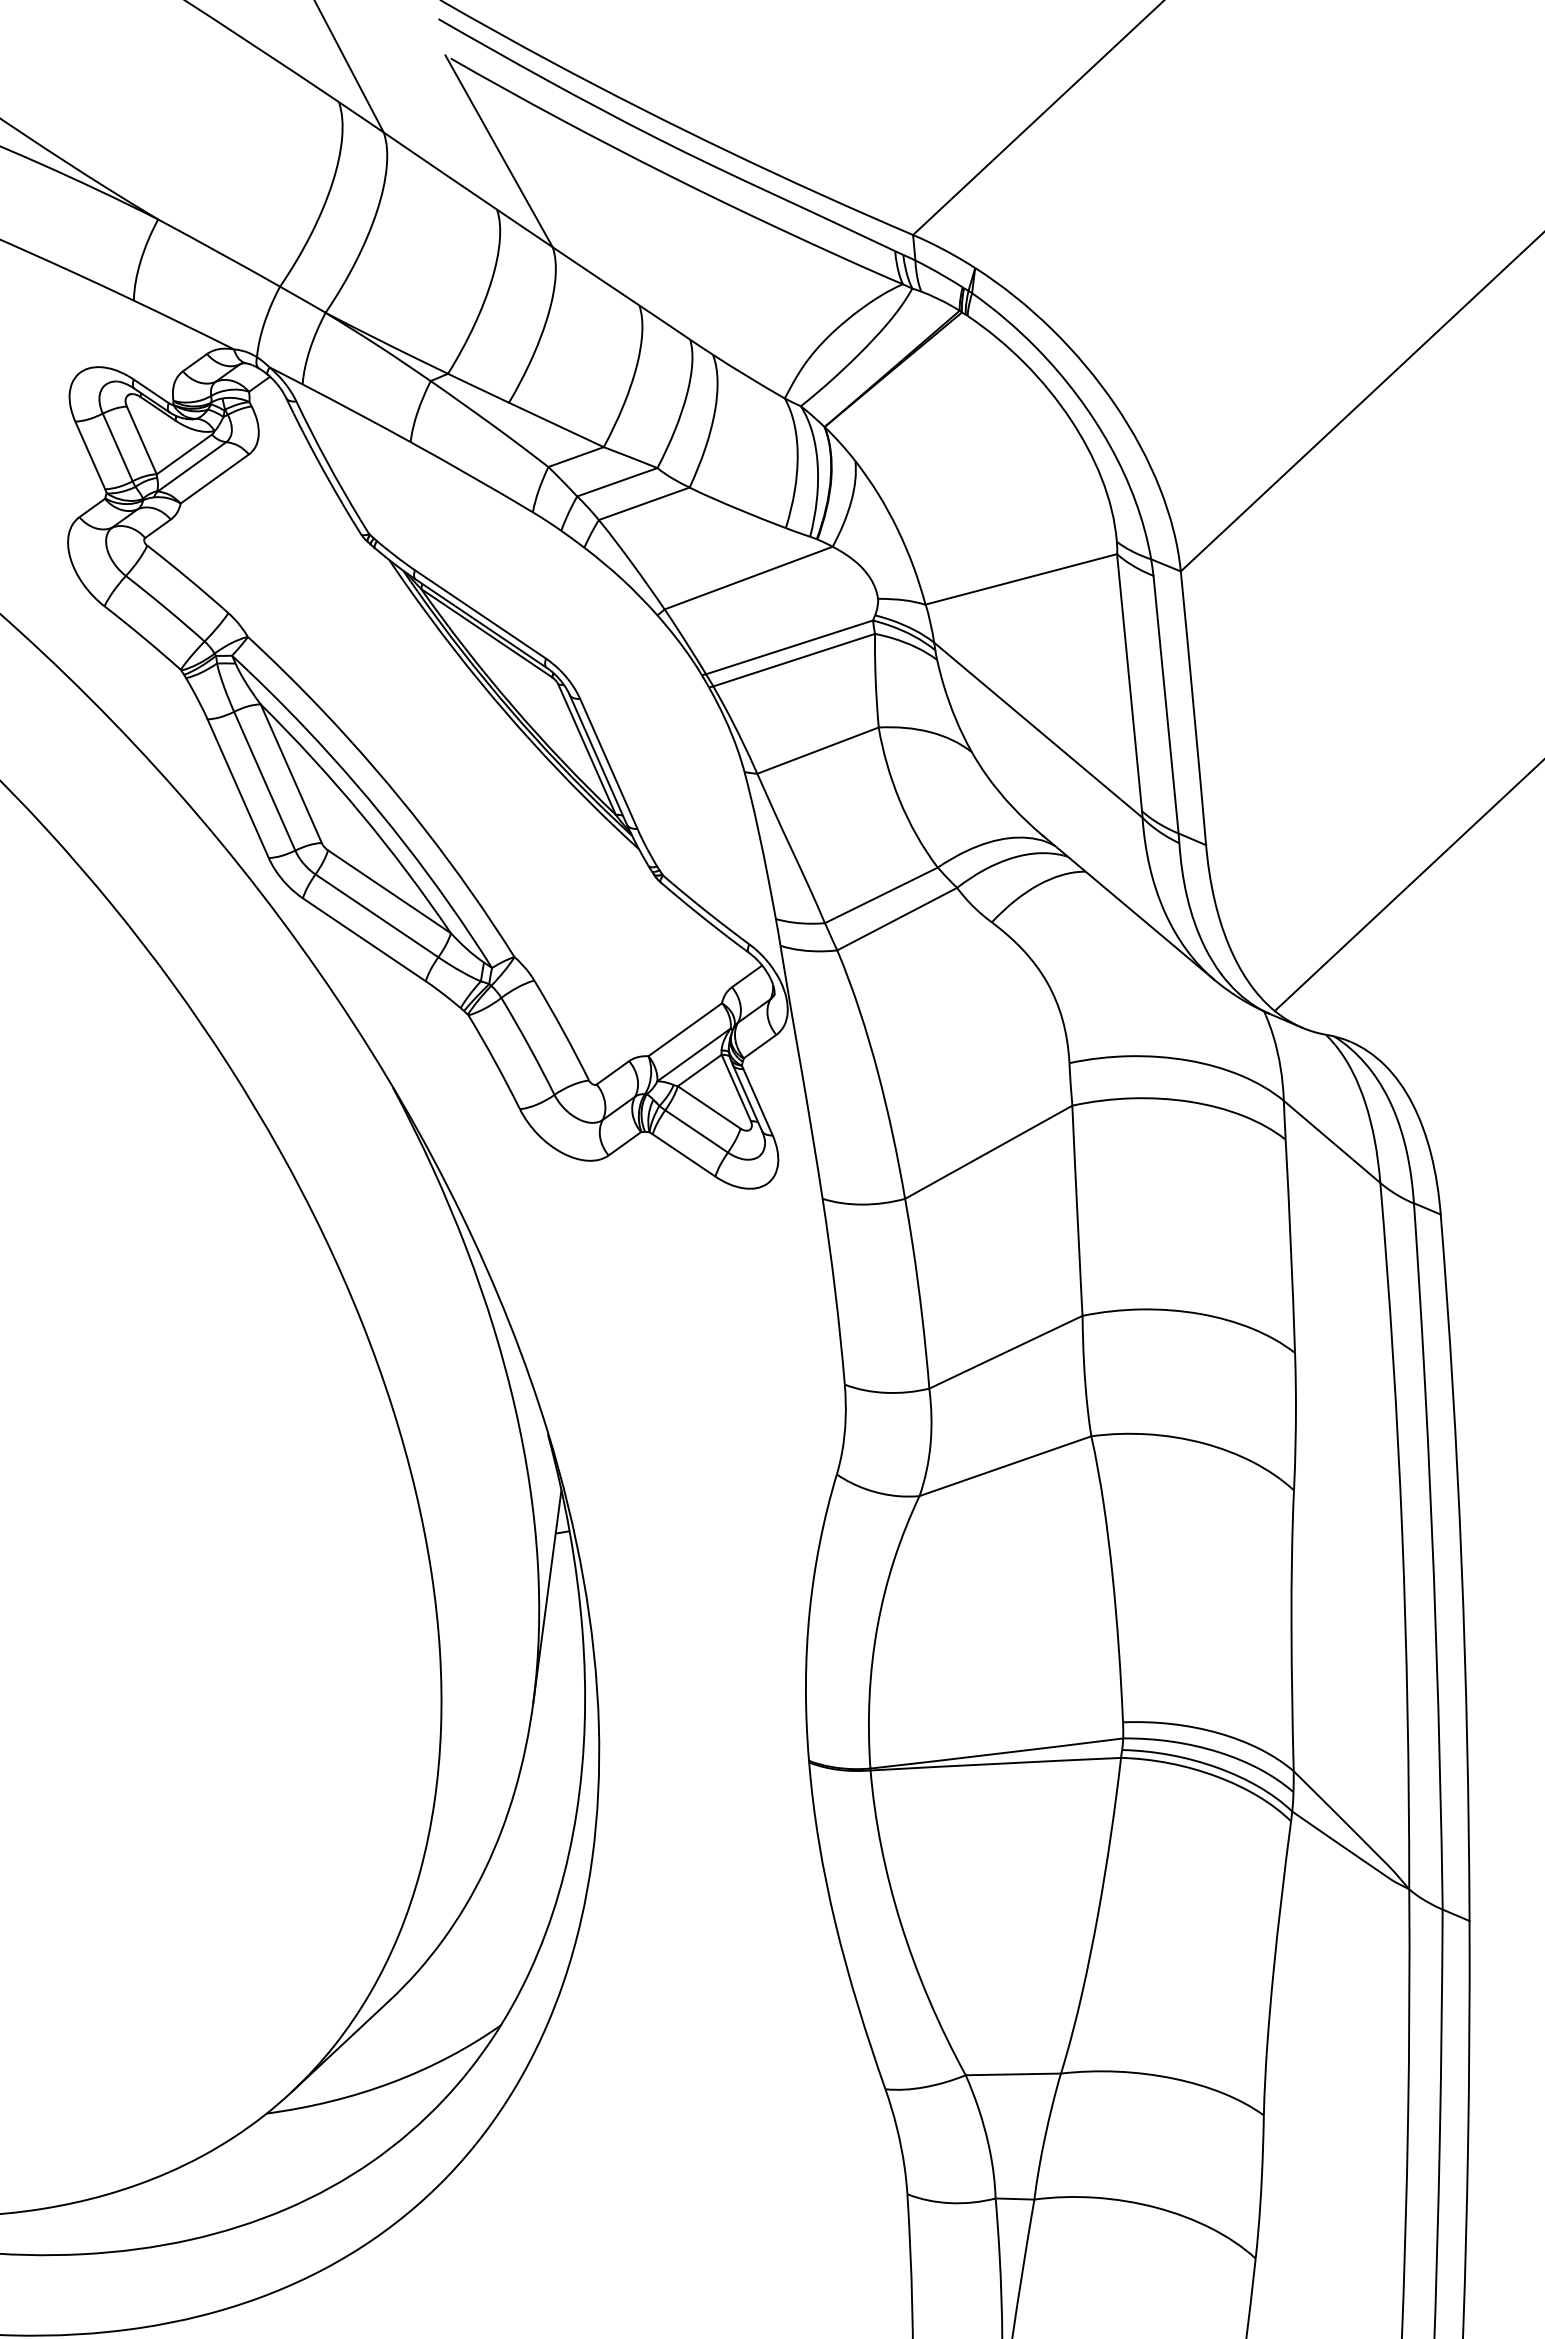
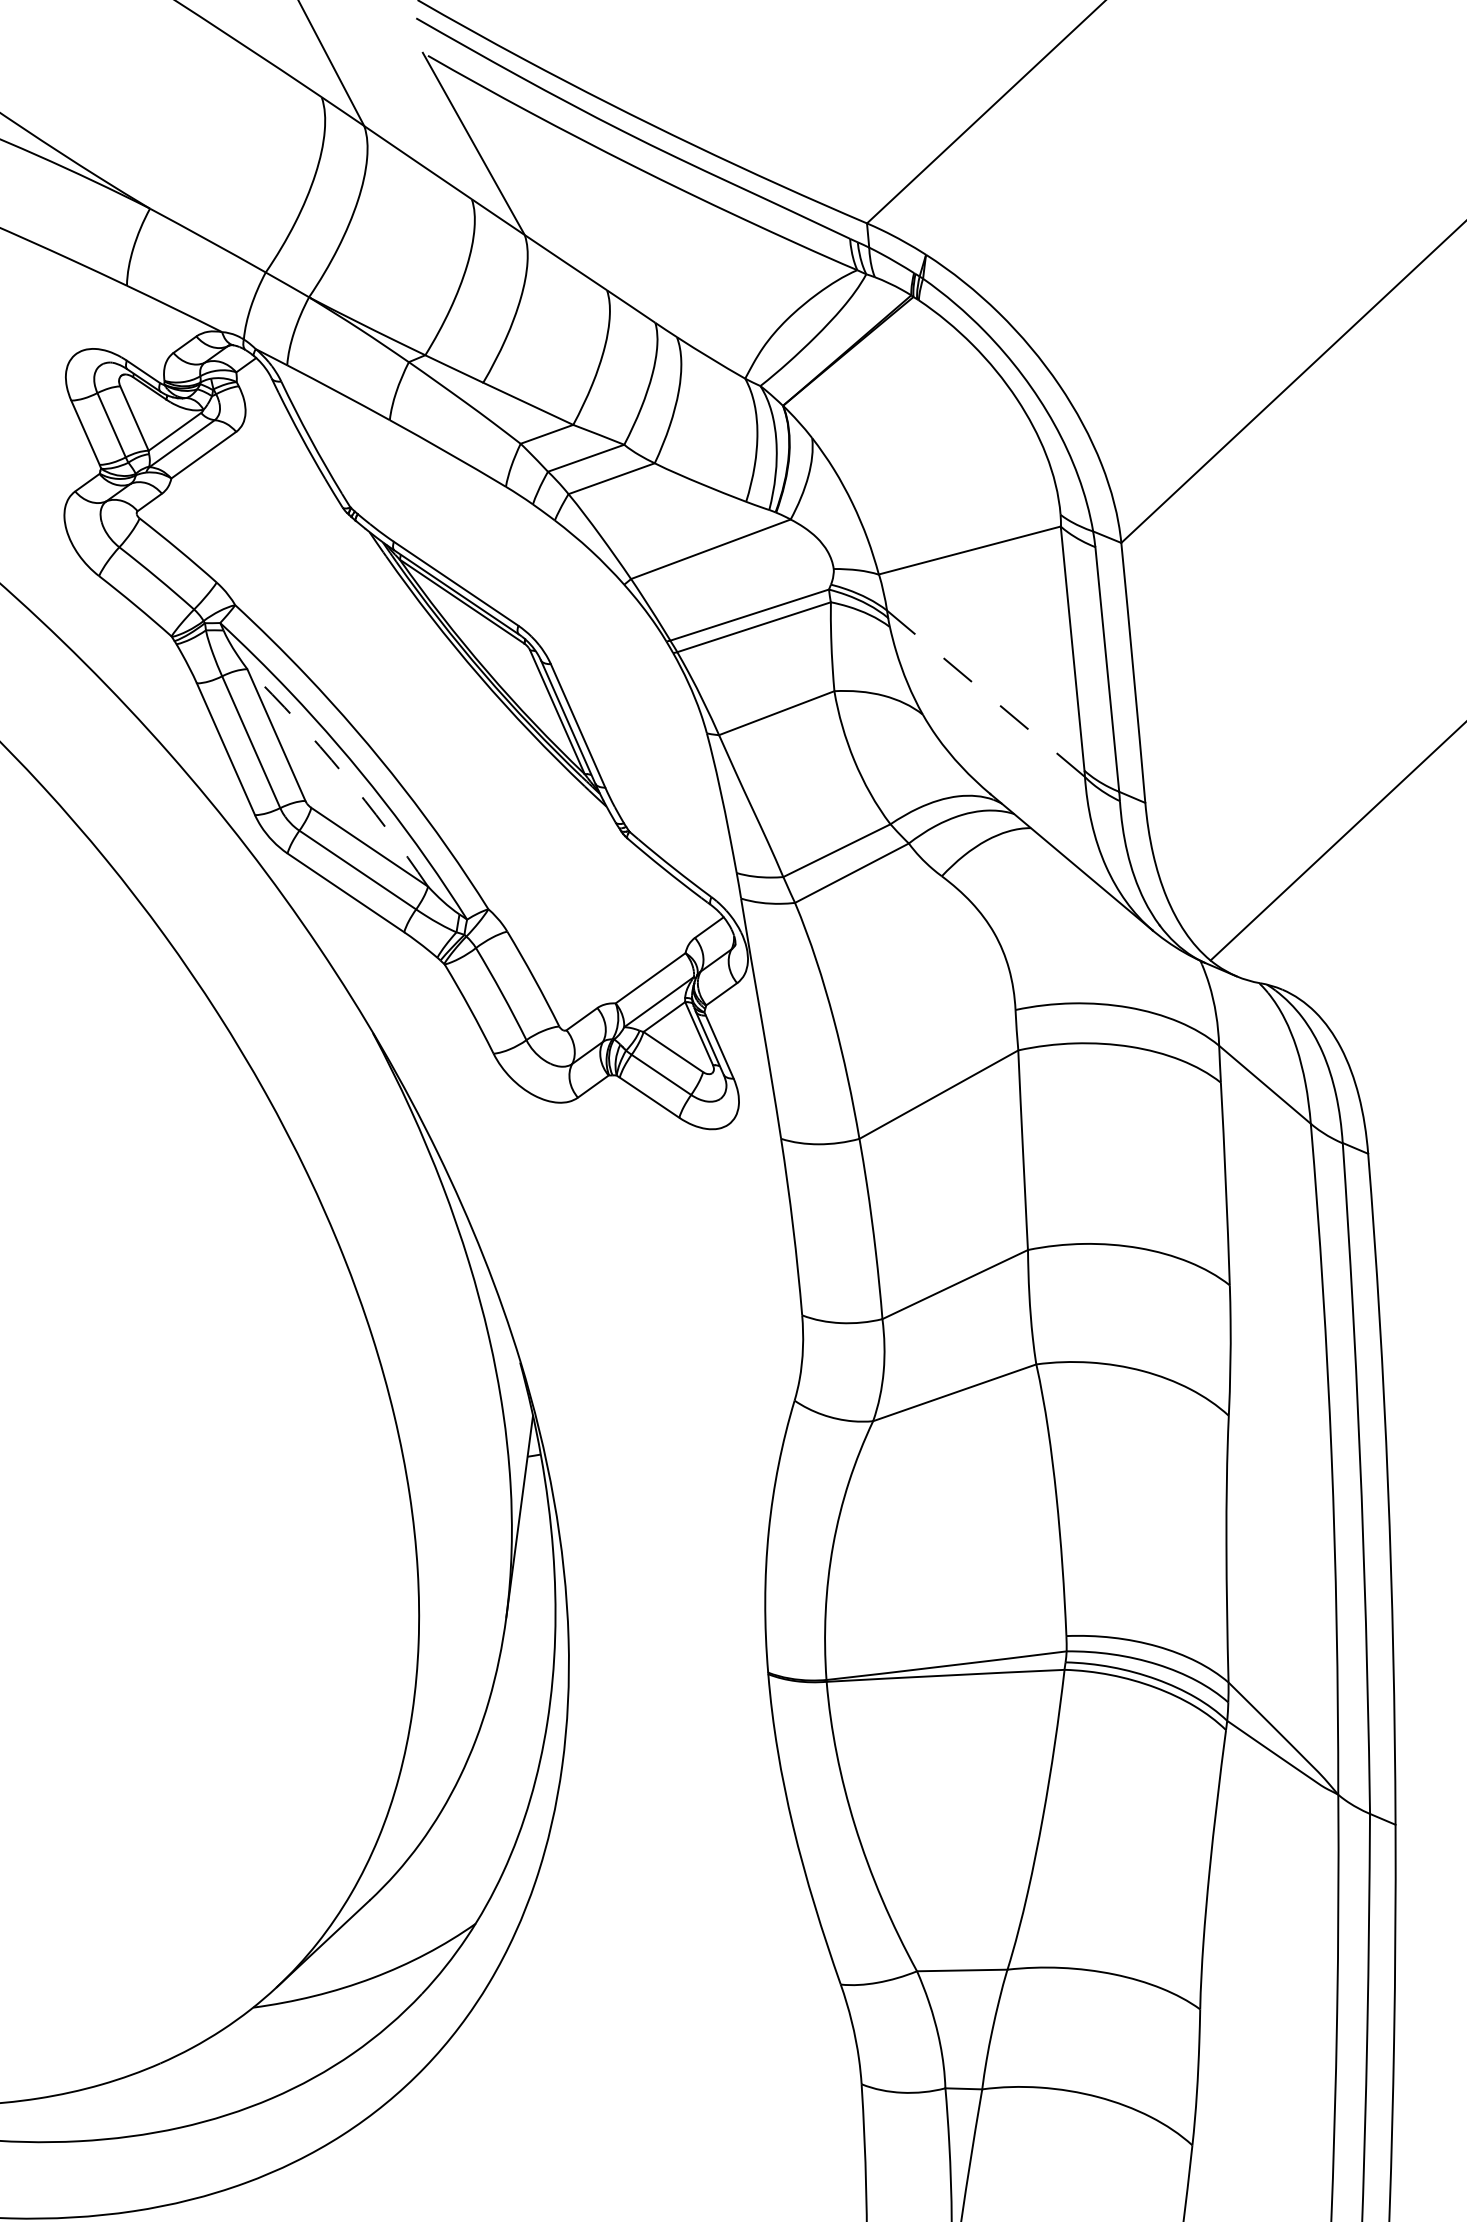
line: (1037, 729) -> (985, 693), solid -> dashed
arc: (361, 814) -> (343, 773), solid -> dashed

